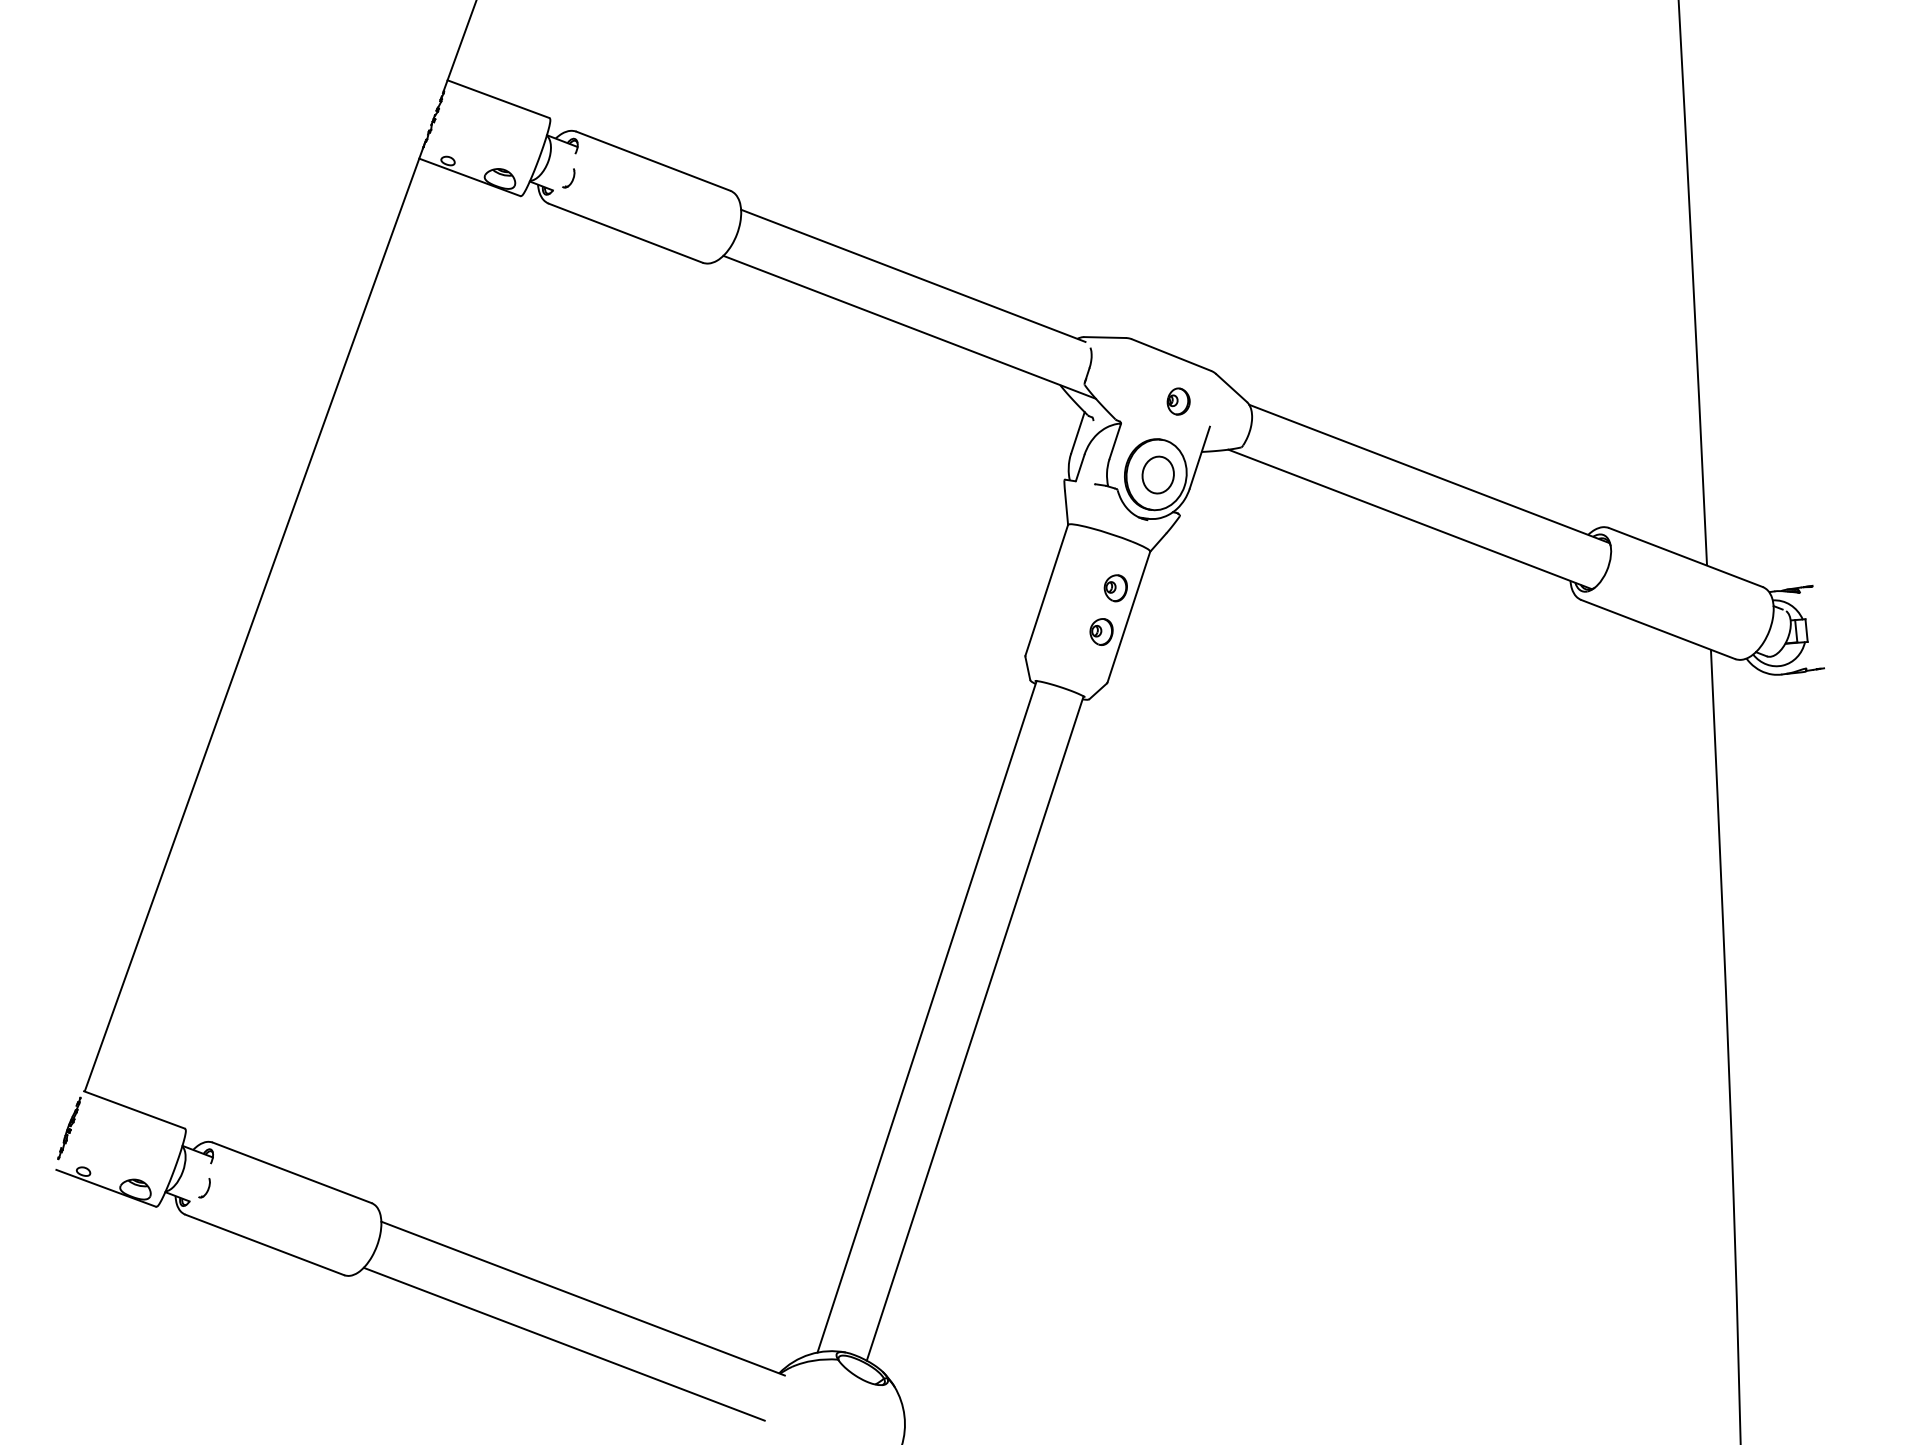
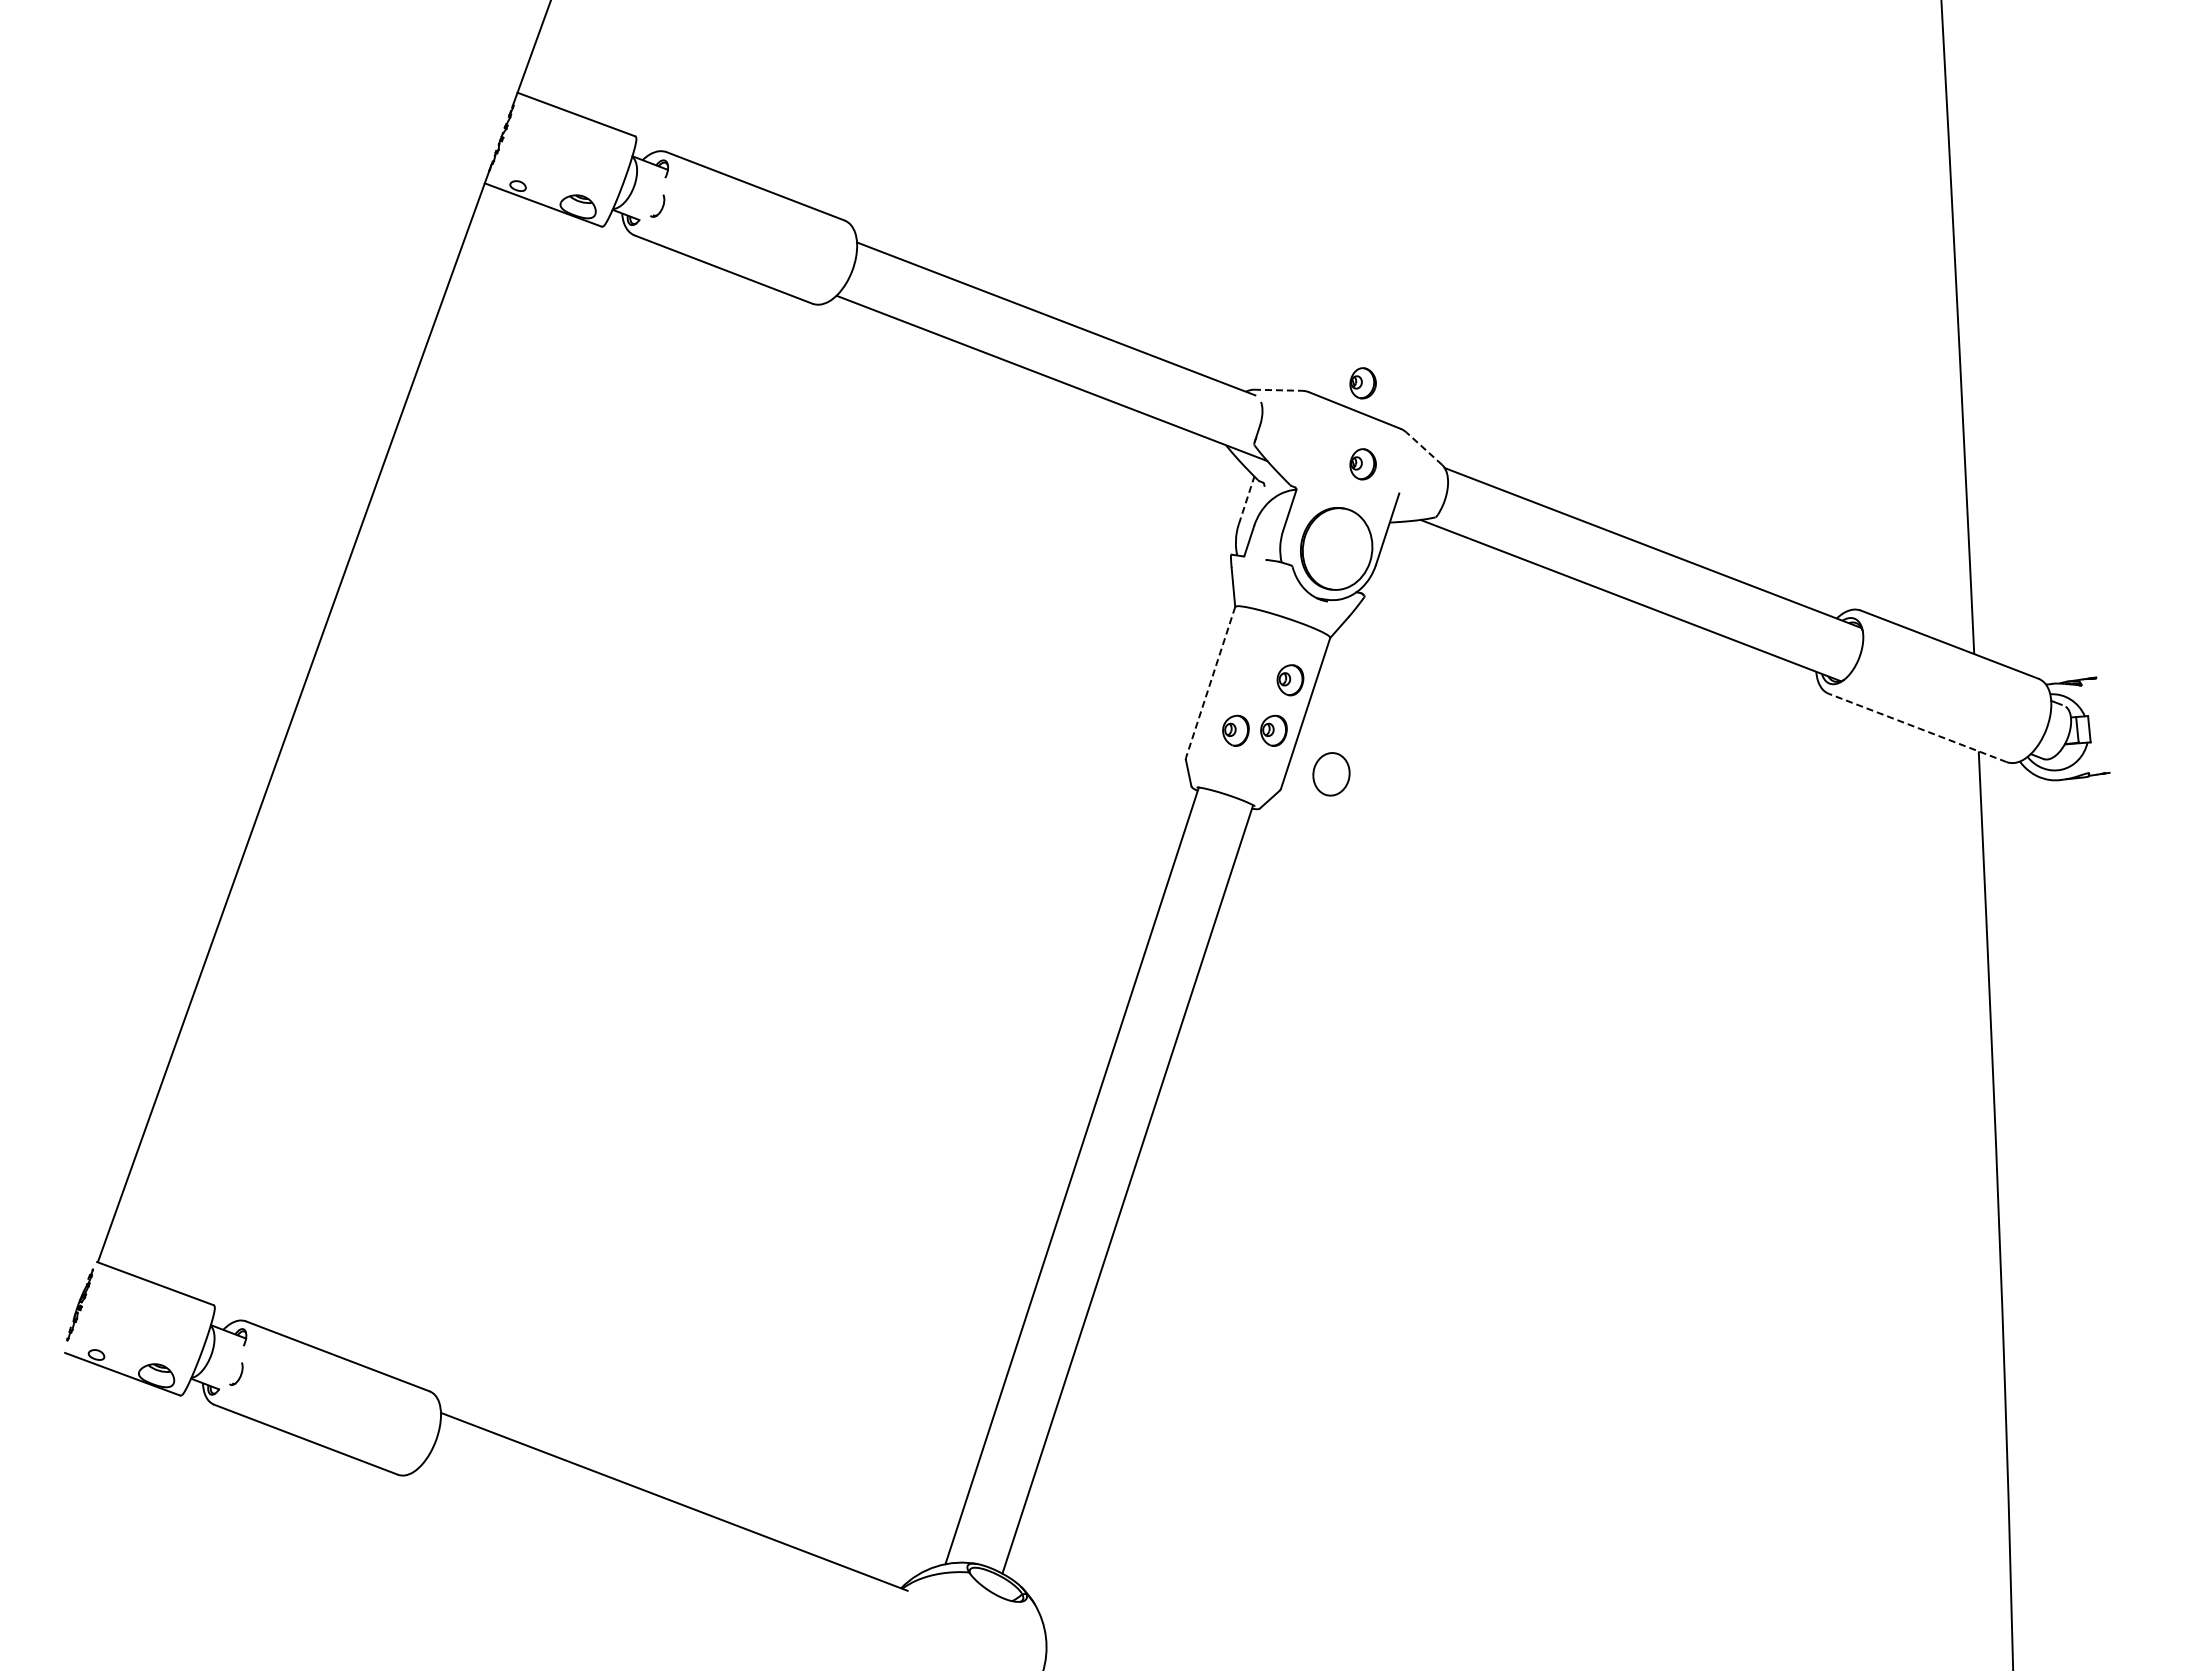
part: (1178, 331) -> (1362, 383), added
line: (1105, 337) -> (1278, 390), solid -> dashed
line: (1231, 387) -> (1424, 448), solid -> dashed
line: (1077, 431) -> (1246, 499), solid -> dashed
part: (1158, 475) -> (1331, 774), moved
line: (1046, 590) -> (1210, 682), solid -> dashed
line: (1657, 629) -> (1917, 727), solid -> dashed
part: (1068, 631) -> (1235, 730), added
line: (564, 1344) -> (652, 1554), removed

